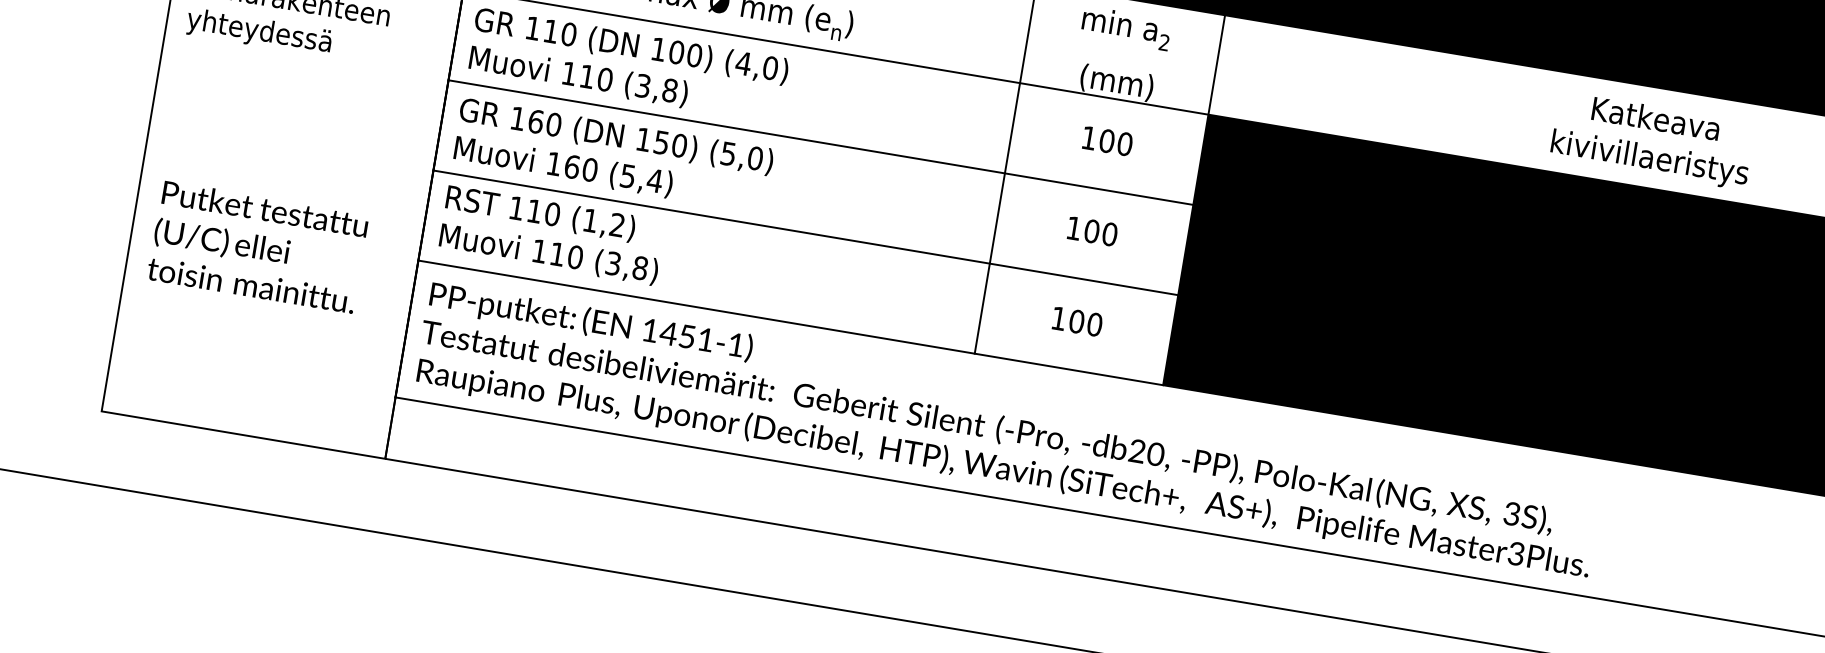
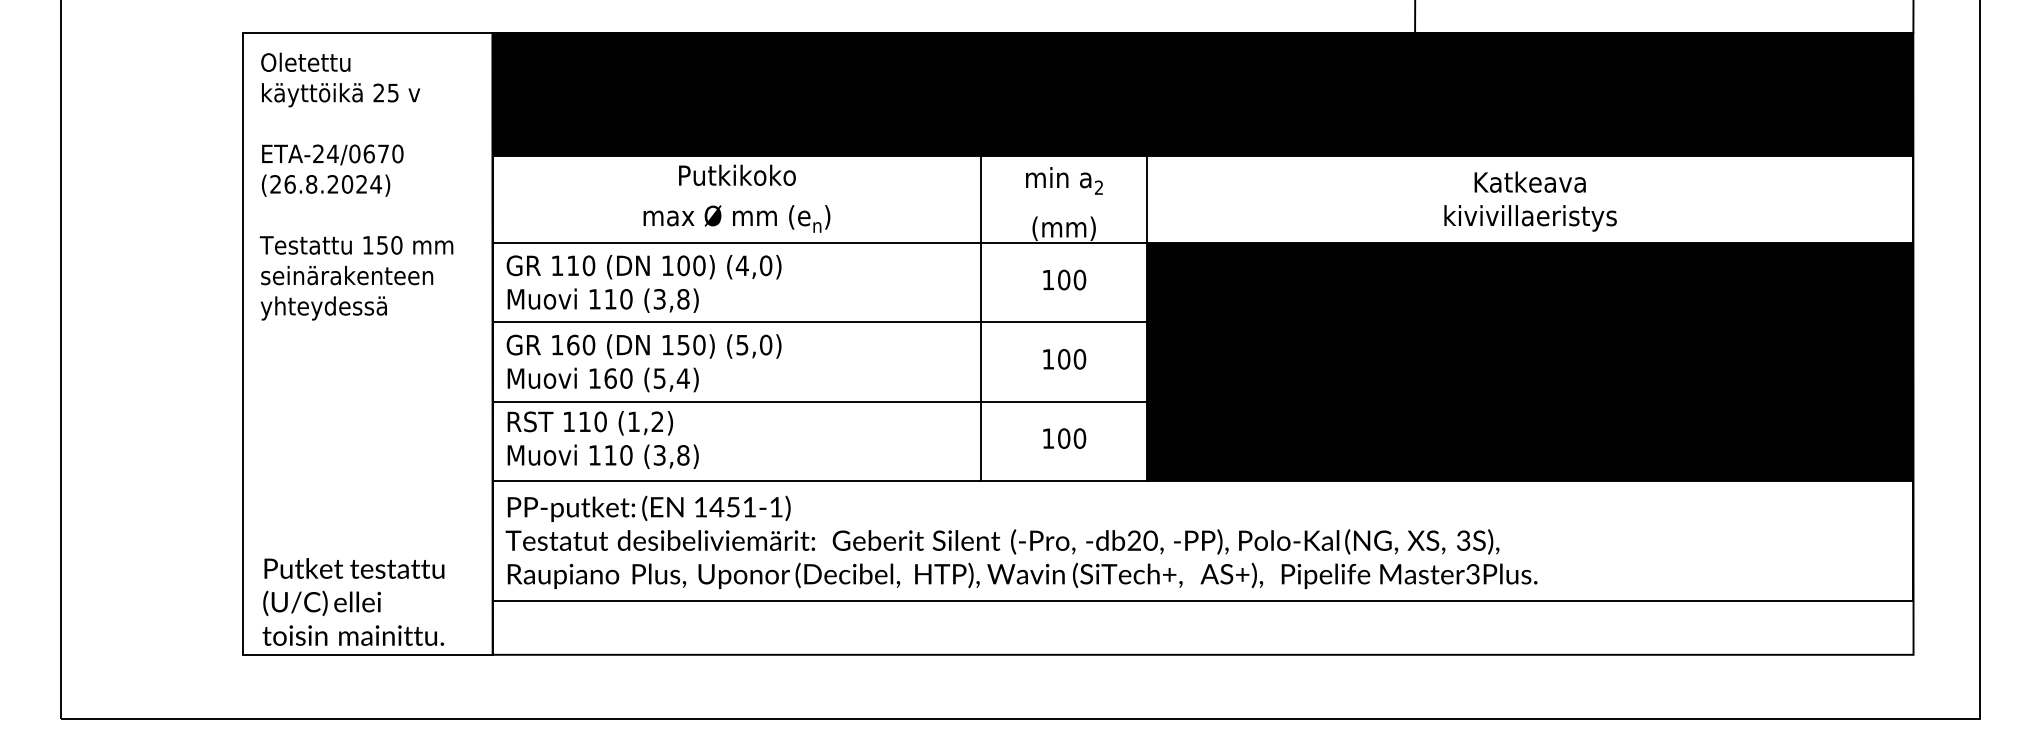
text: (258, 246) -> (353, 601), moved

